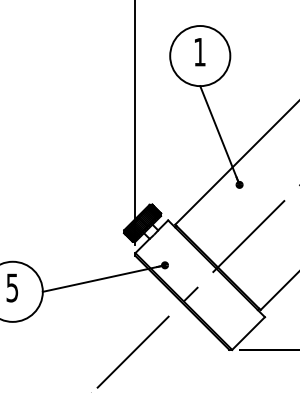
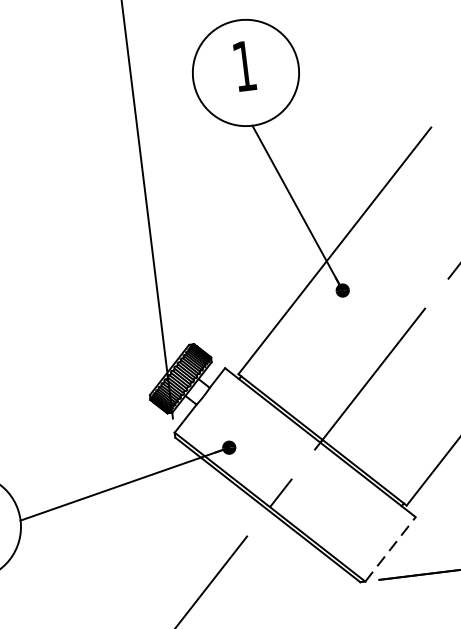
line: (248, 333) -> (390, 549), solid -> dashed

